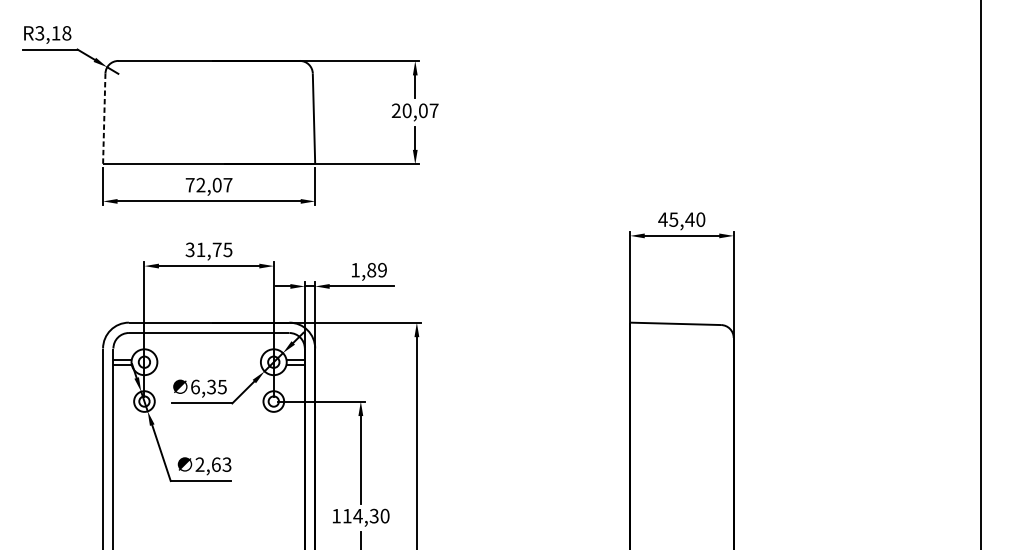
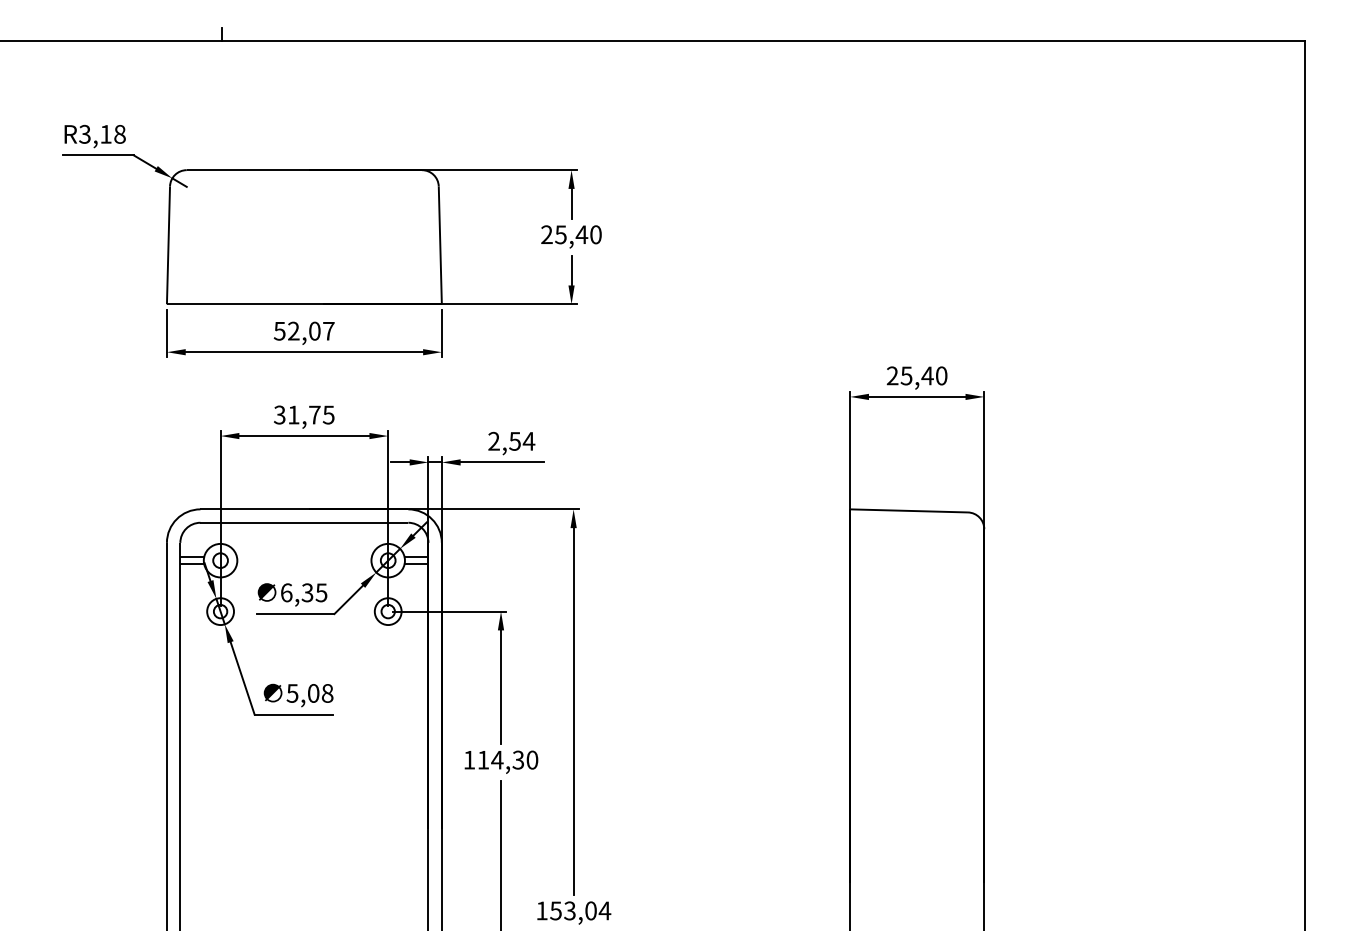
text: (420, 110) -> (578, 234), 20,07 -> 25,40
line: (104, 119) -> (168, 245), dashed -> solid
text: (189, 185) -> (279, 331), 72,07 -> 52,07
text: (662, 219) -> (892, 375), 45,40 -> 25,40
text: (368, 269) -> (511, 440), 1,89 -> 2,54
text: (213, 464) -> (309, 693), 2,63 -> 5,08

